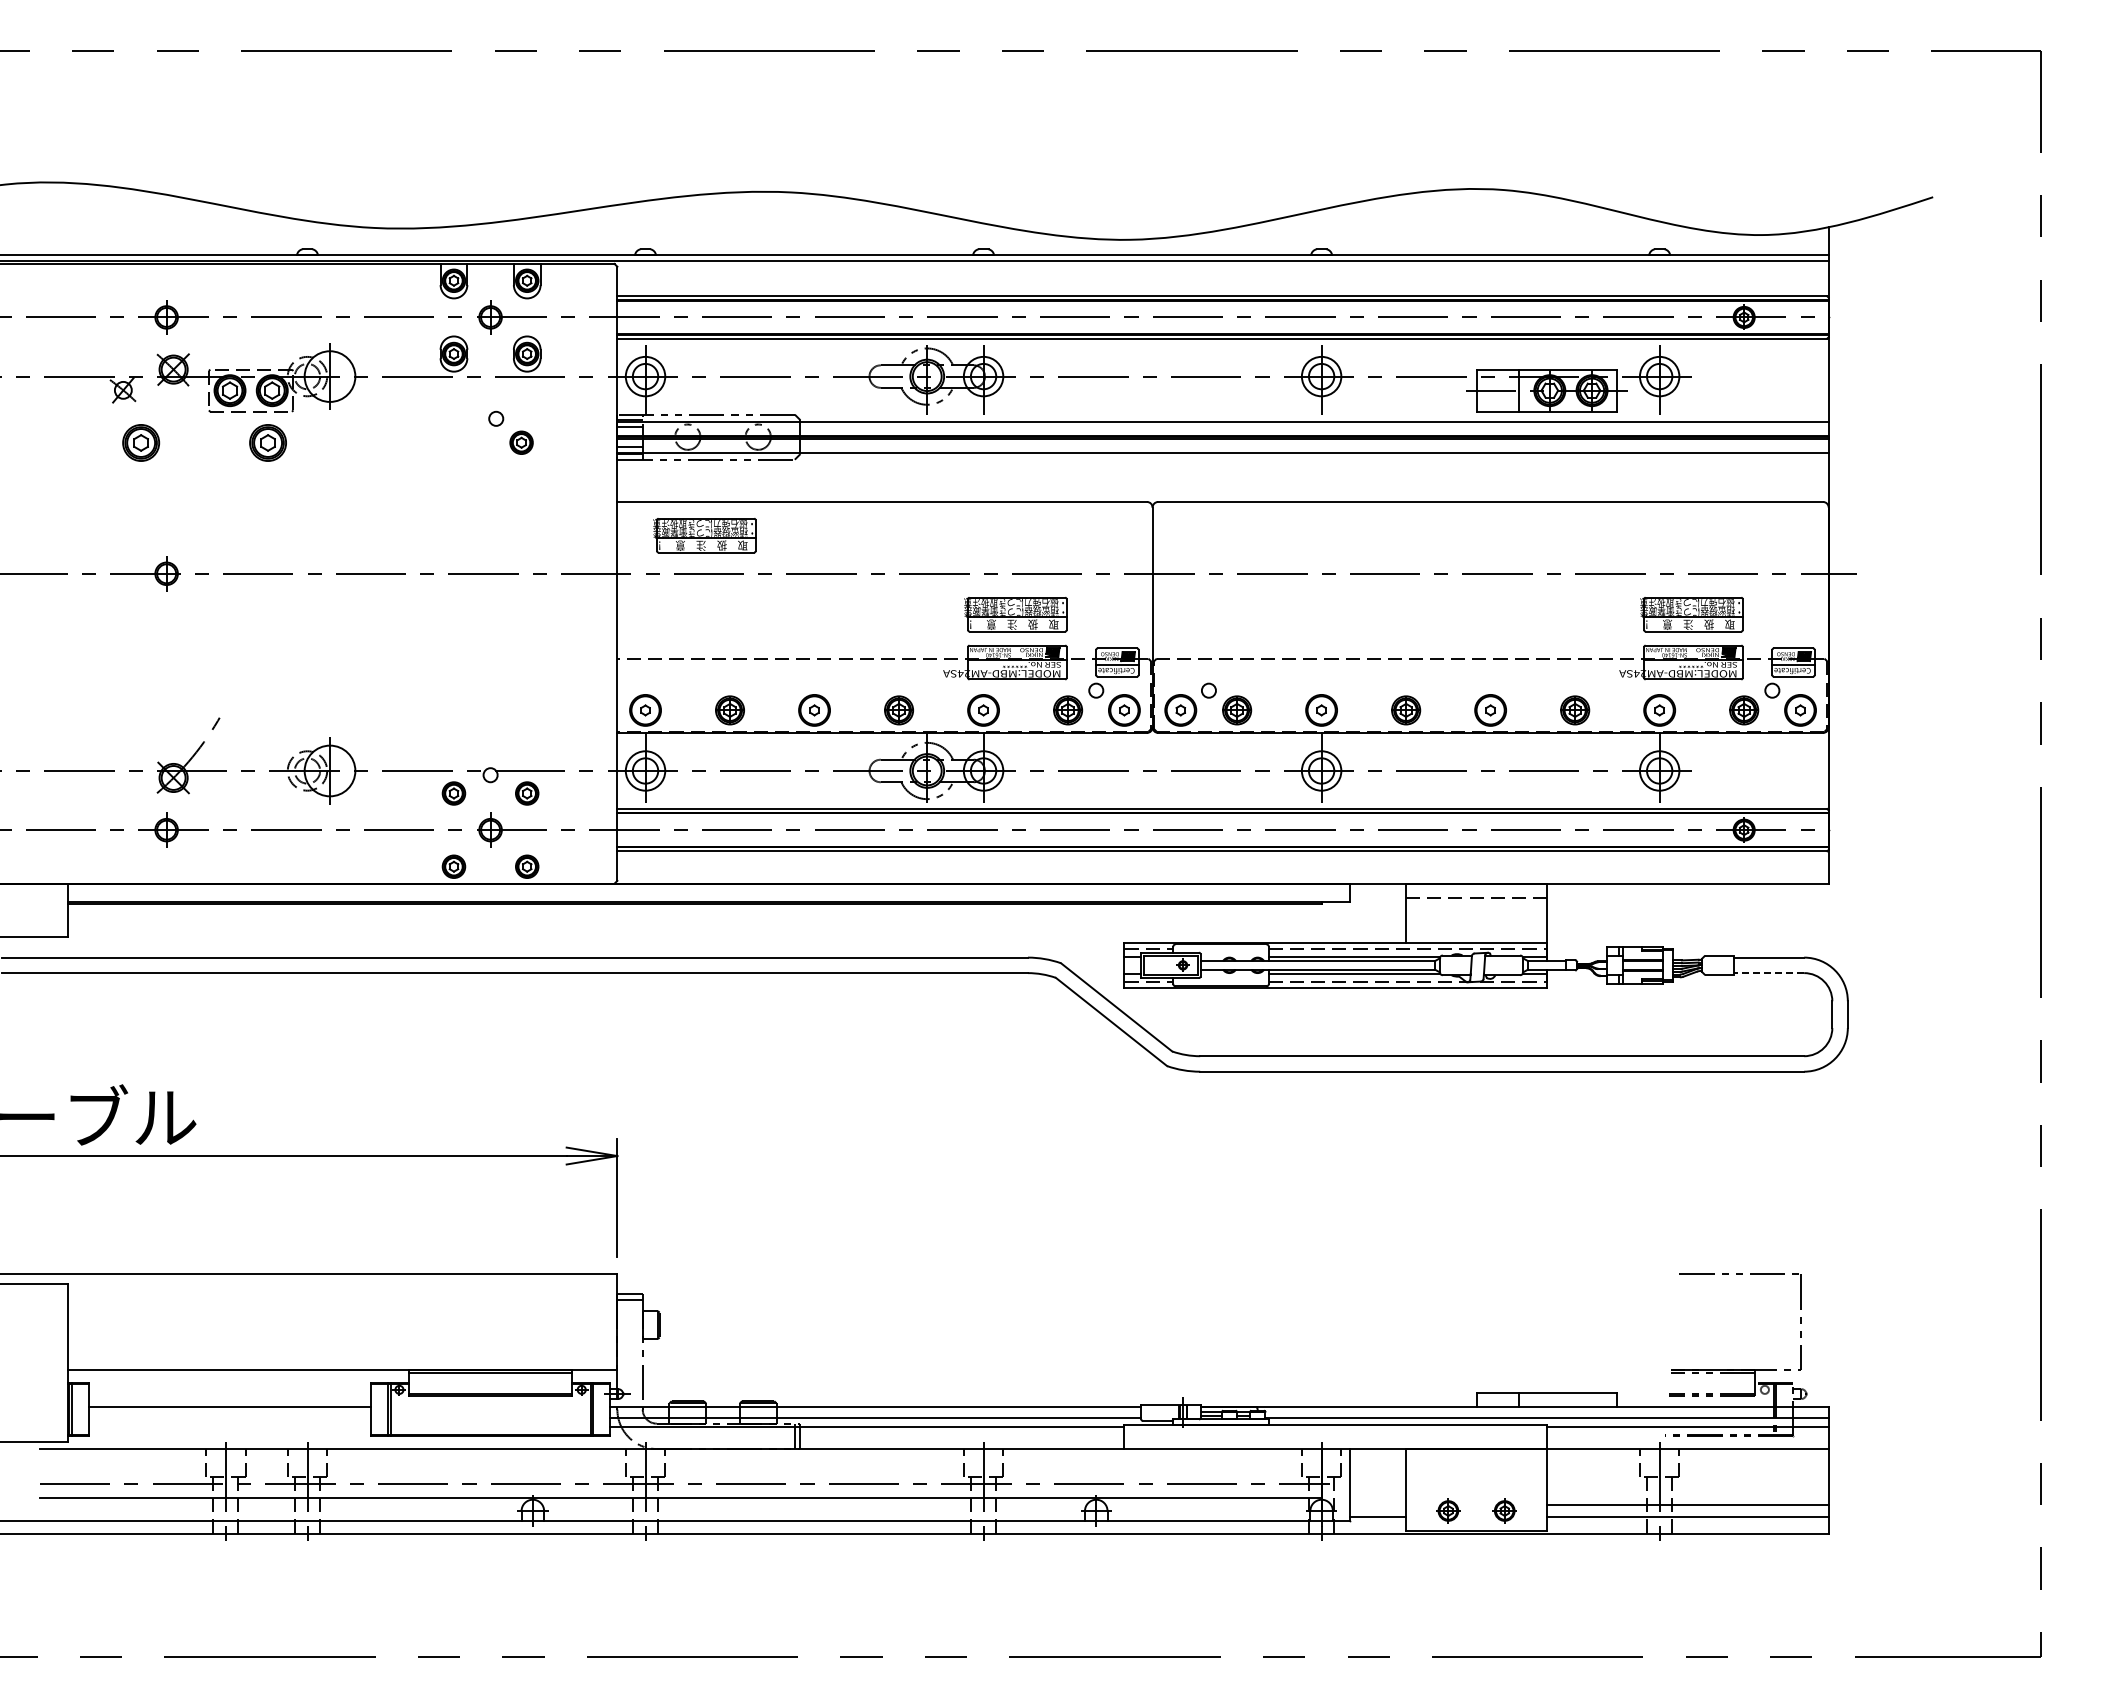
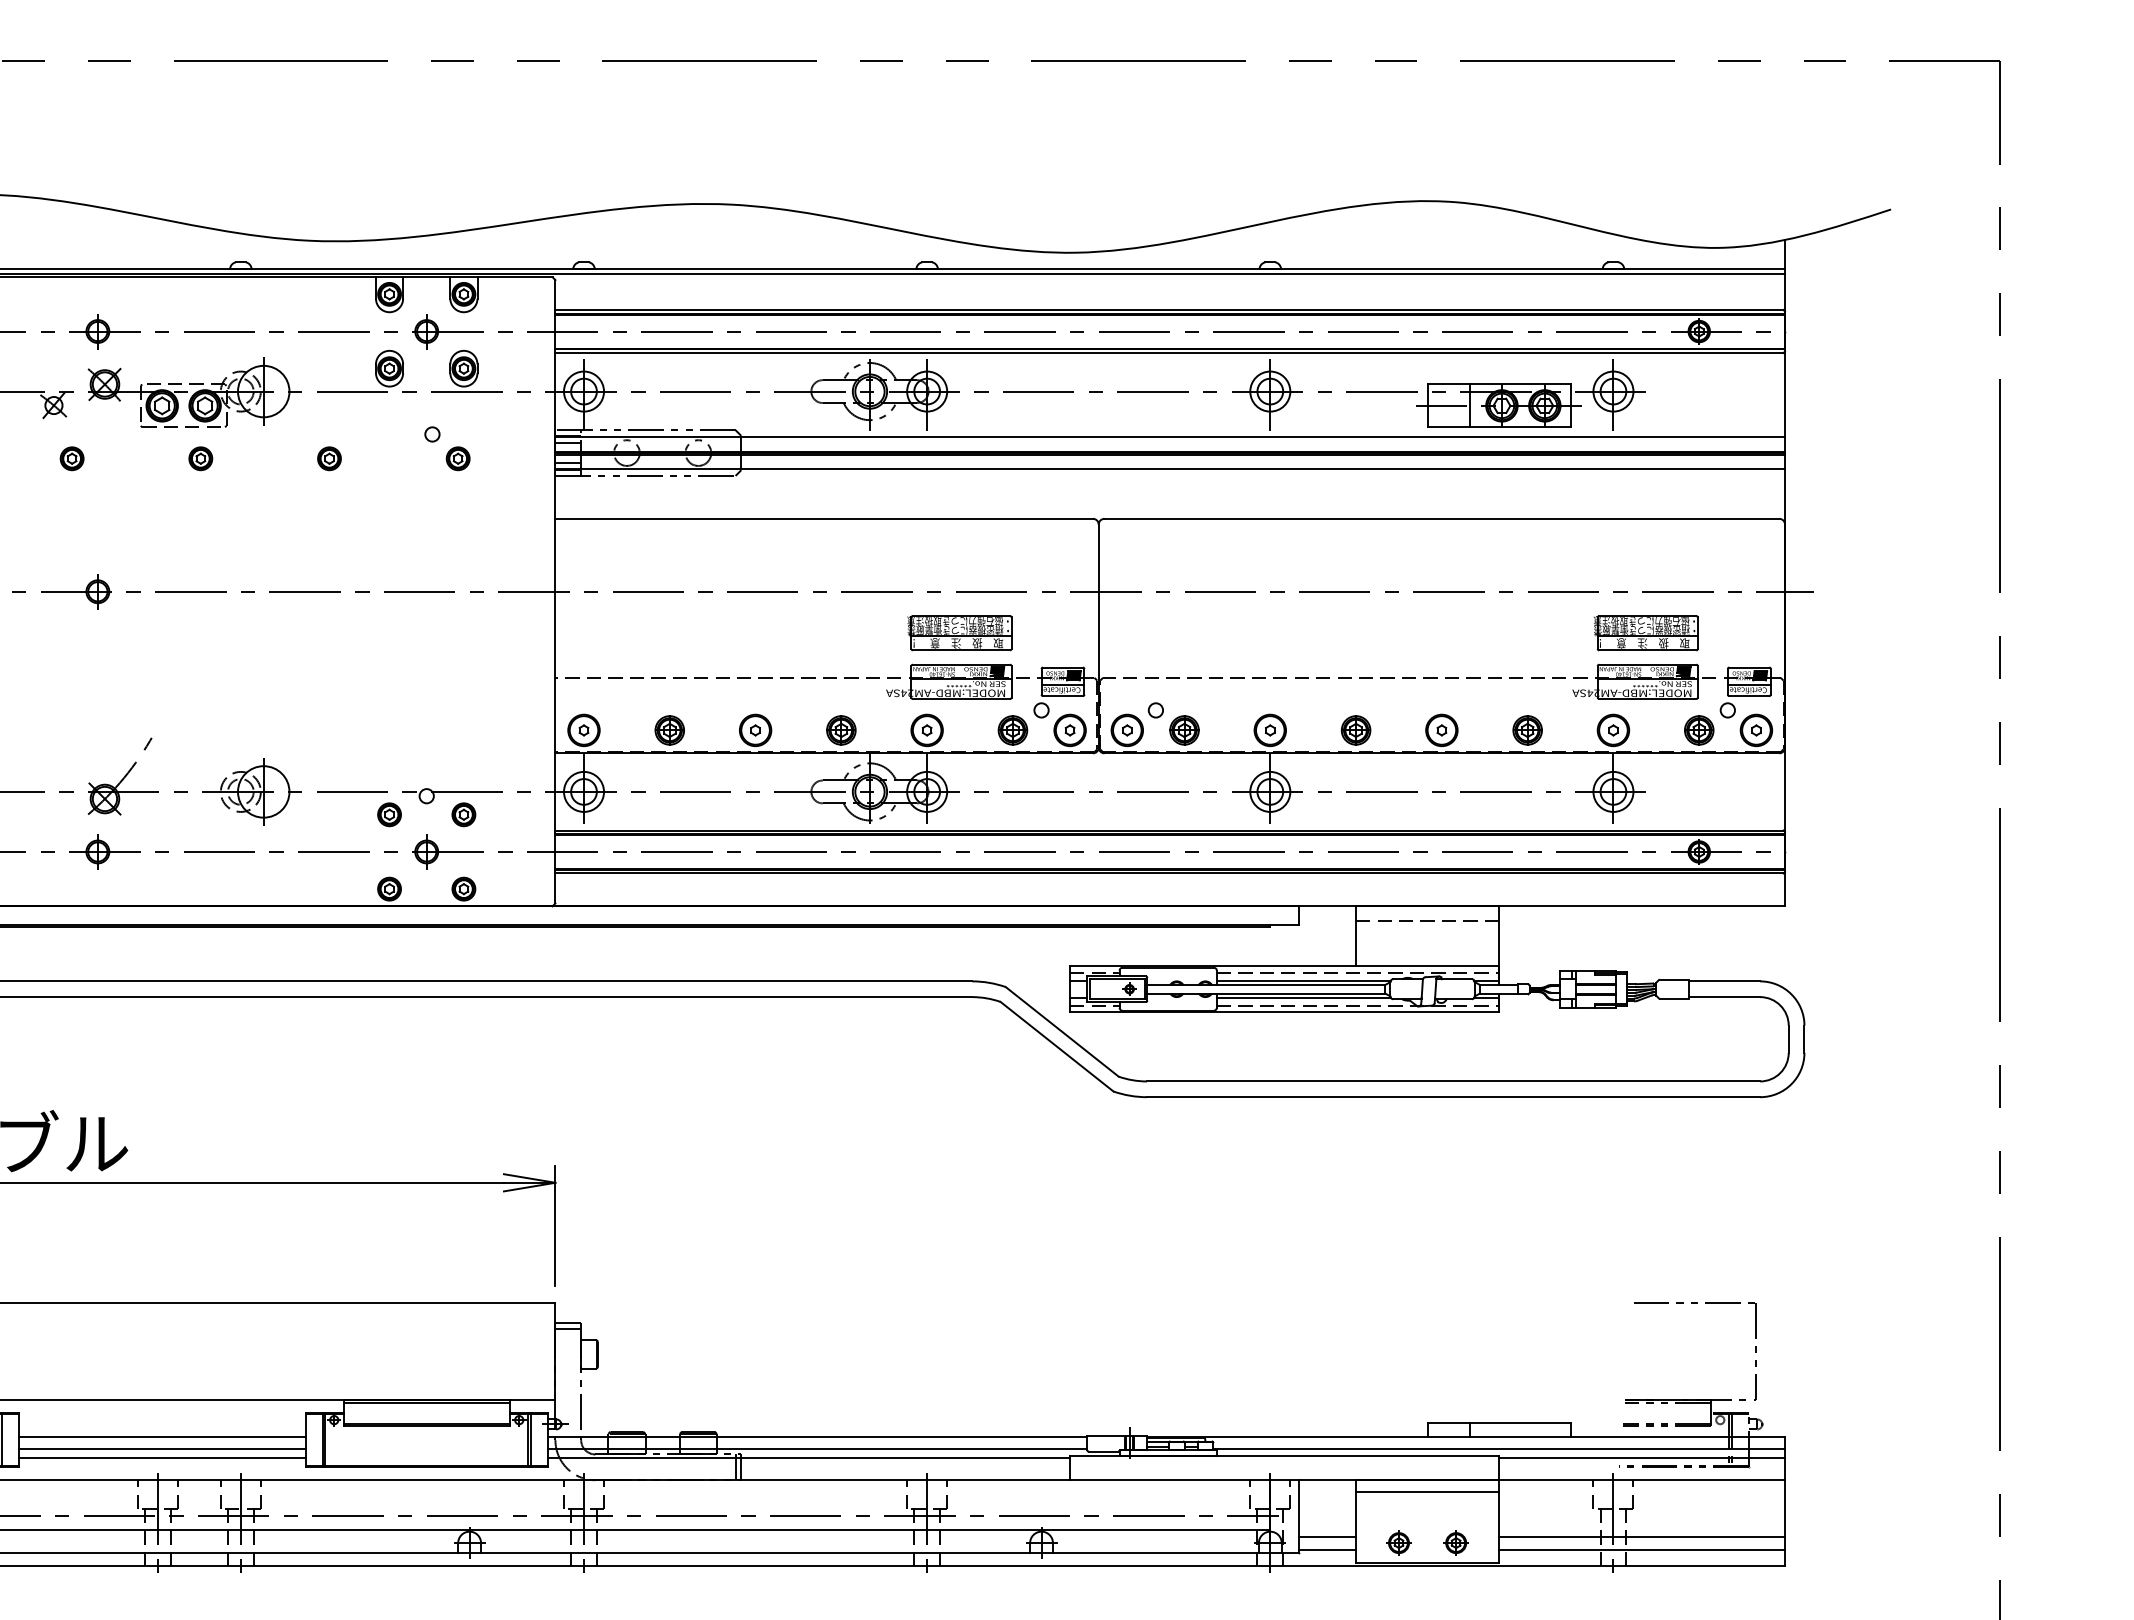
part: (141, 442) -> (72, 458), size x0.62
part: (267, 442) -> (200, 458), size x0.62
part: (394, 442) -> (329, 458), added
part: (704, 535) -> (643, 552), removed
line: (1768, 973) -> (1723, 997), dashed -> solid
line: (229, 1417) -> (161, 1448), added
line: (229, 1426) -> (161, 1457), added
line: (1476, 1460) -> (1427, 1491), added
line: (1377, 1504) -> (1327, 1536), added

